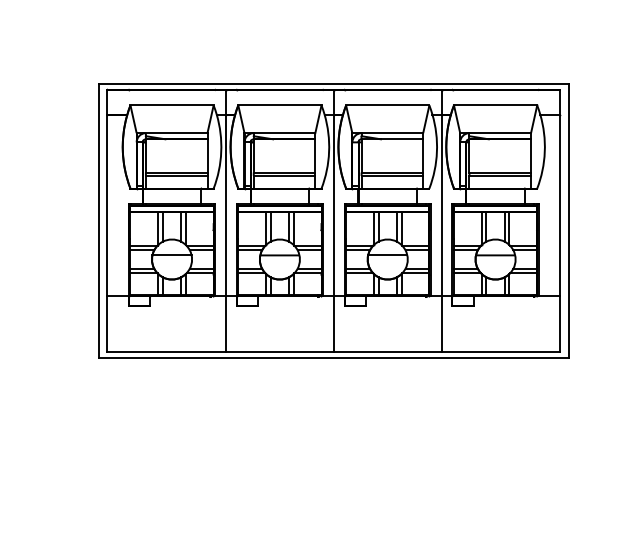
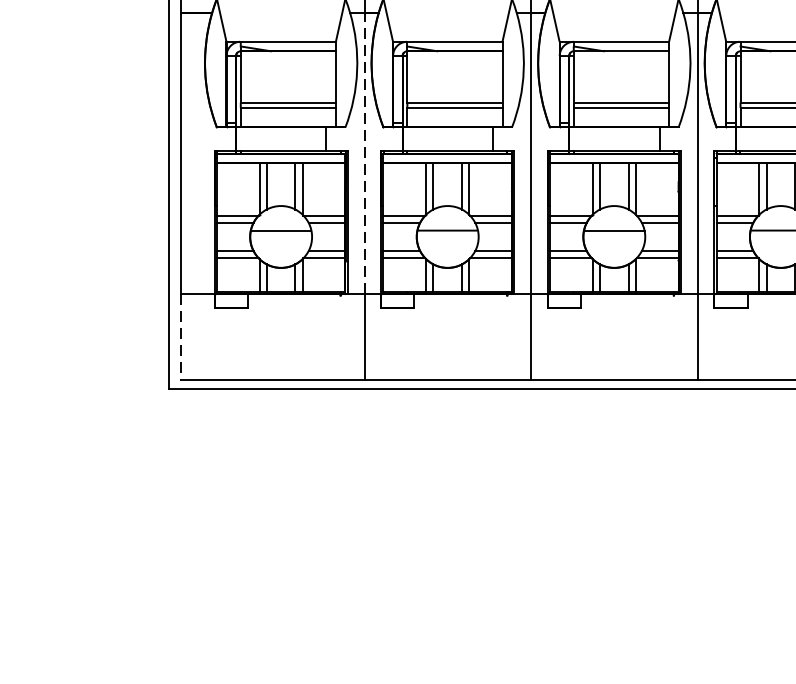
line: (226, 205) -> (365, 153), solid -> dashed
line: (107, 324) -> (181, 337), solid -> dashed

